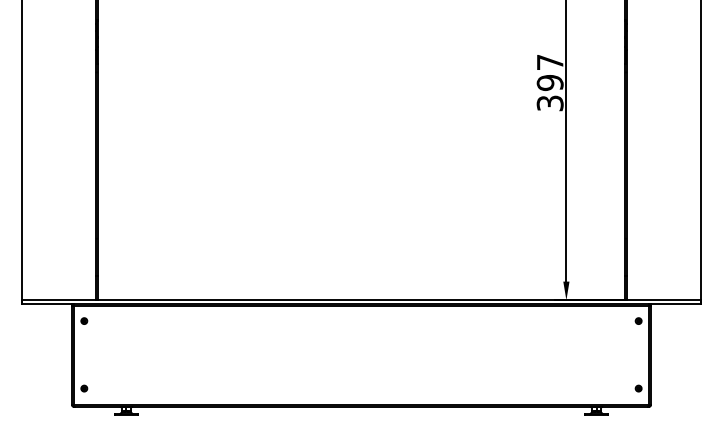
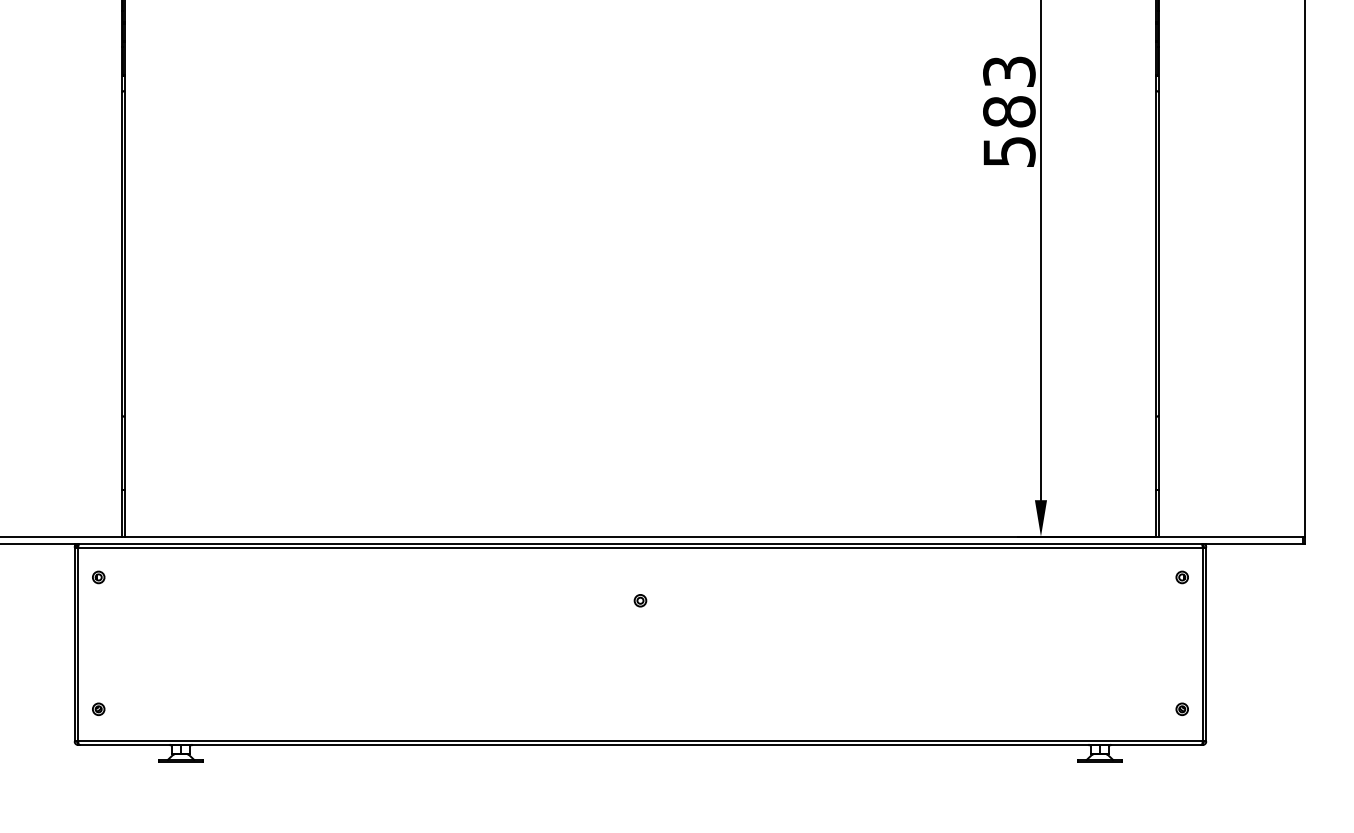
text: (549, 82) -> (1007, 111), 397 -> 583
part: (361, 332) -> (640, 599), added

